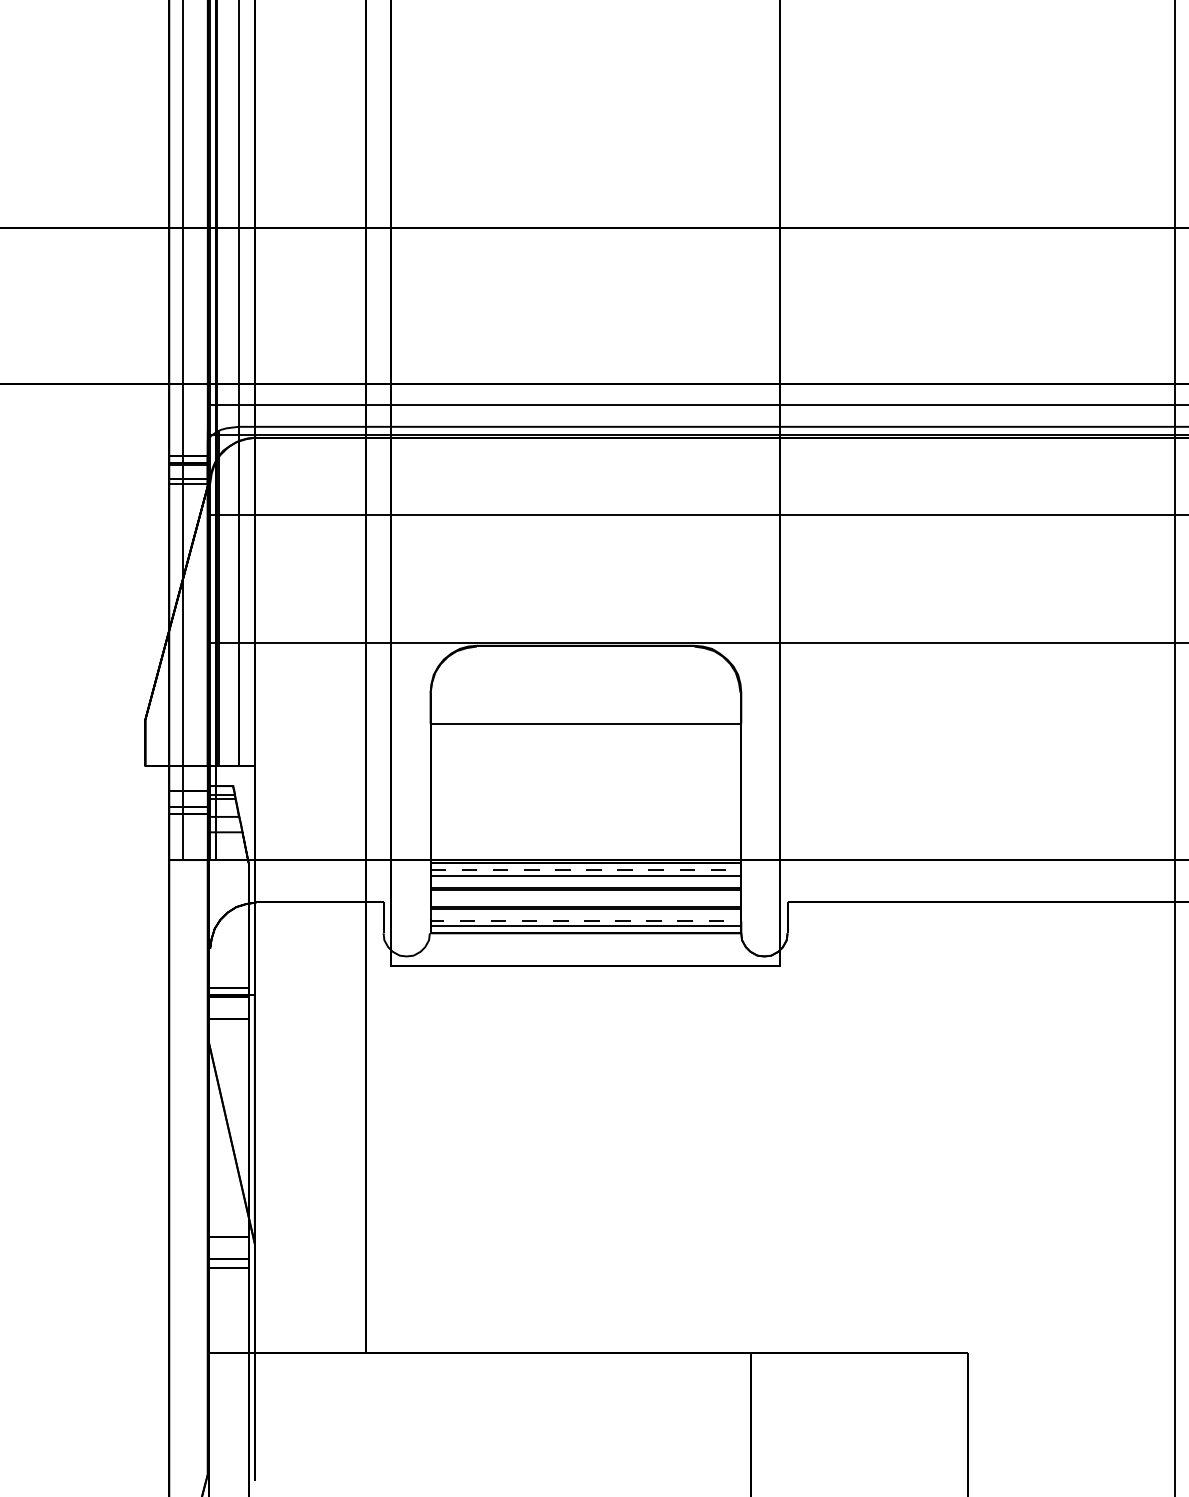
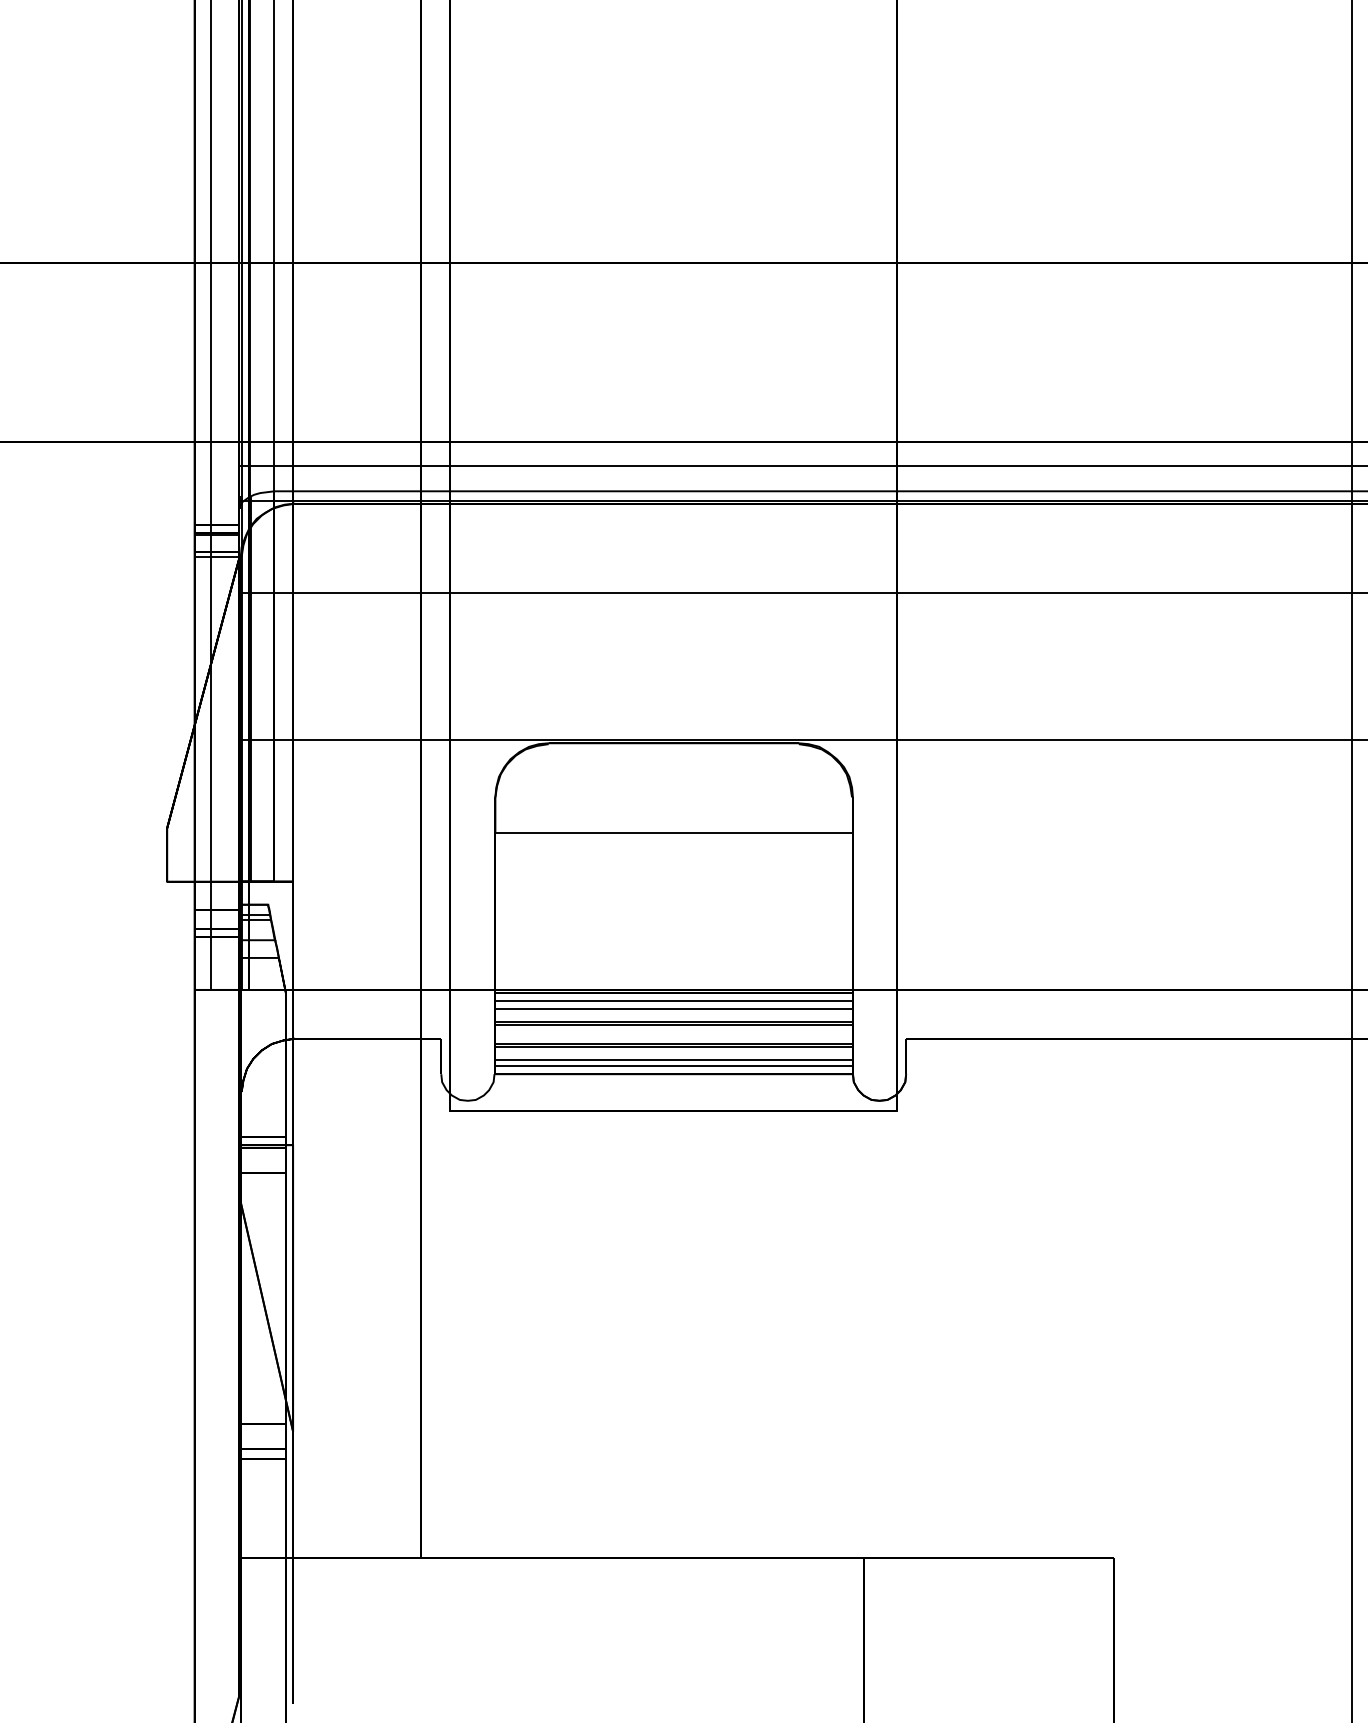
line: (586, 870) -> (674, 1001), dashed -> solid
line: (586, 921) -> (674, 1060), dashed -> solid

